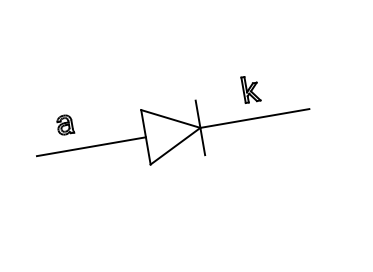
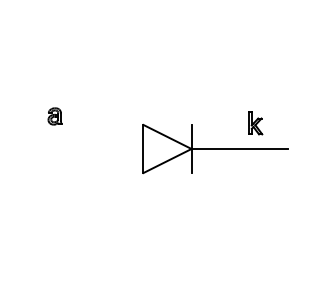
part: (250, 89) -> (255, 123), moved
part: (64, 125) -> (54, 116), moved
line: (91, 147) -> (95, 149), removed

